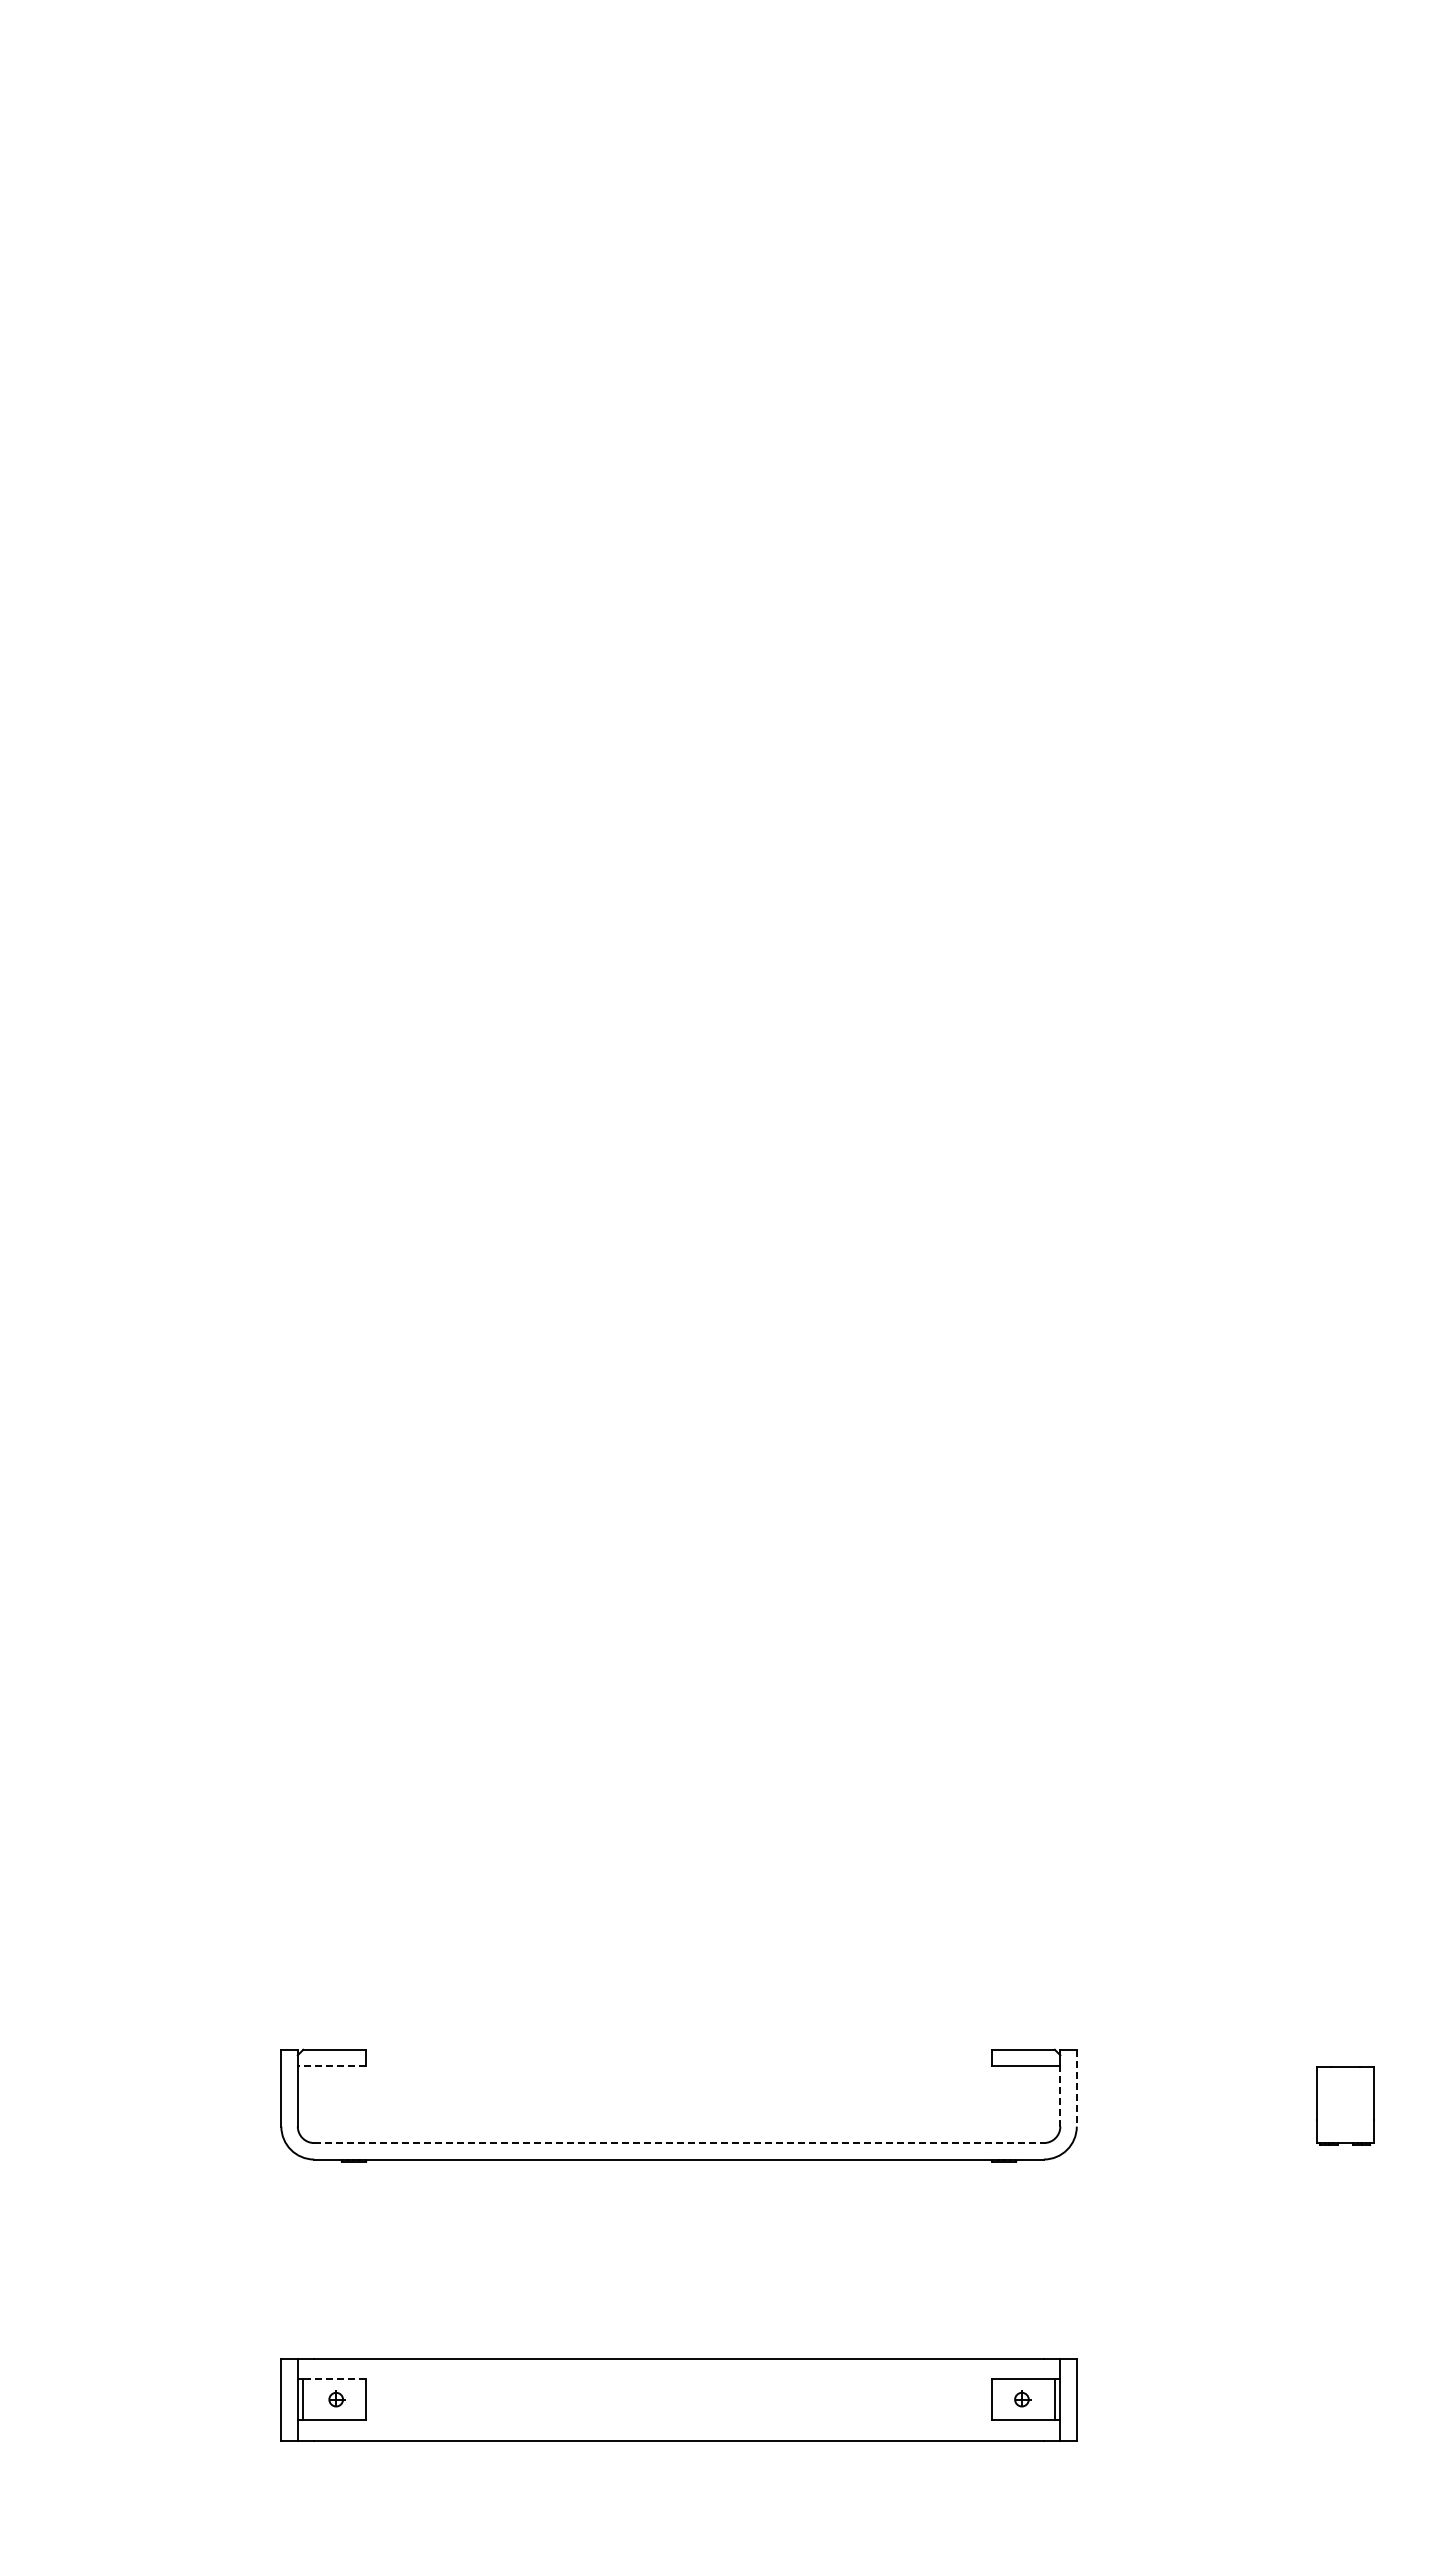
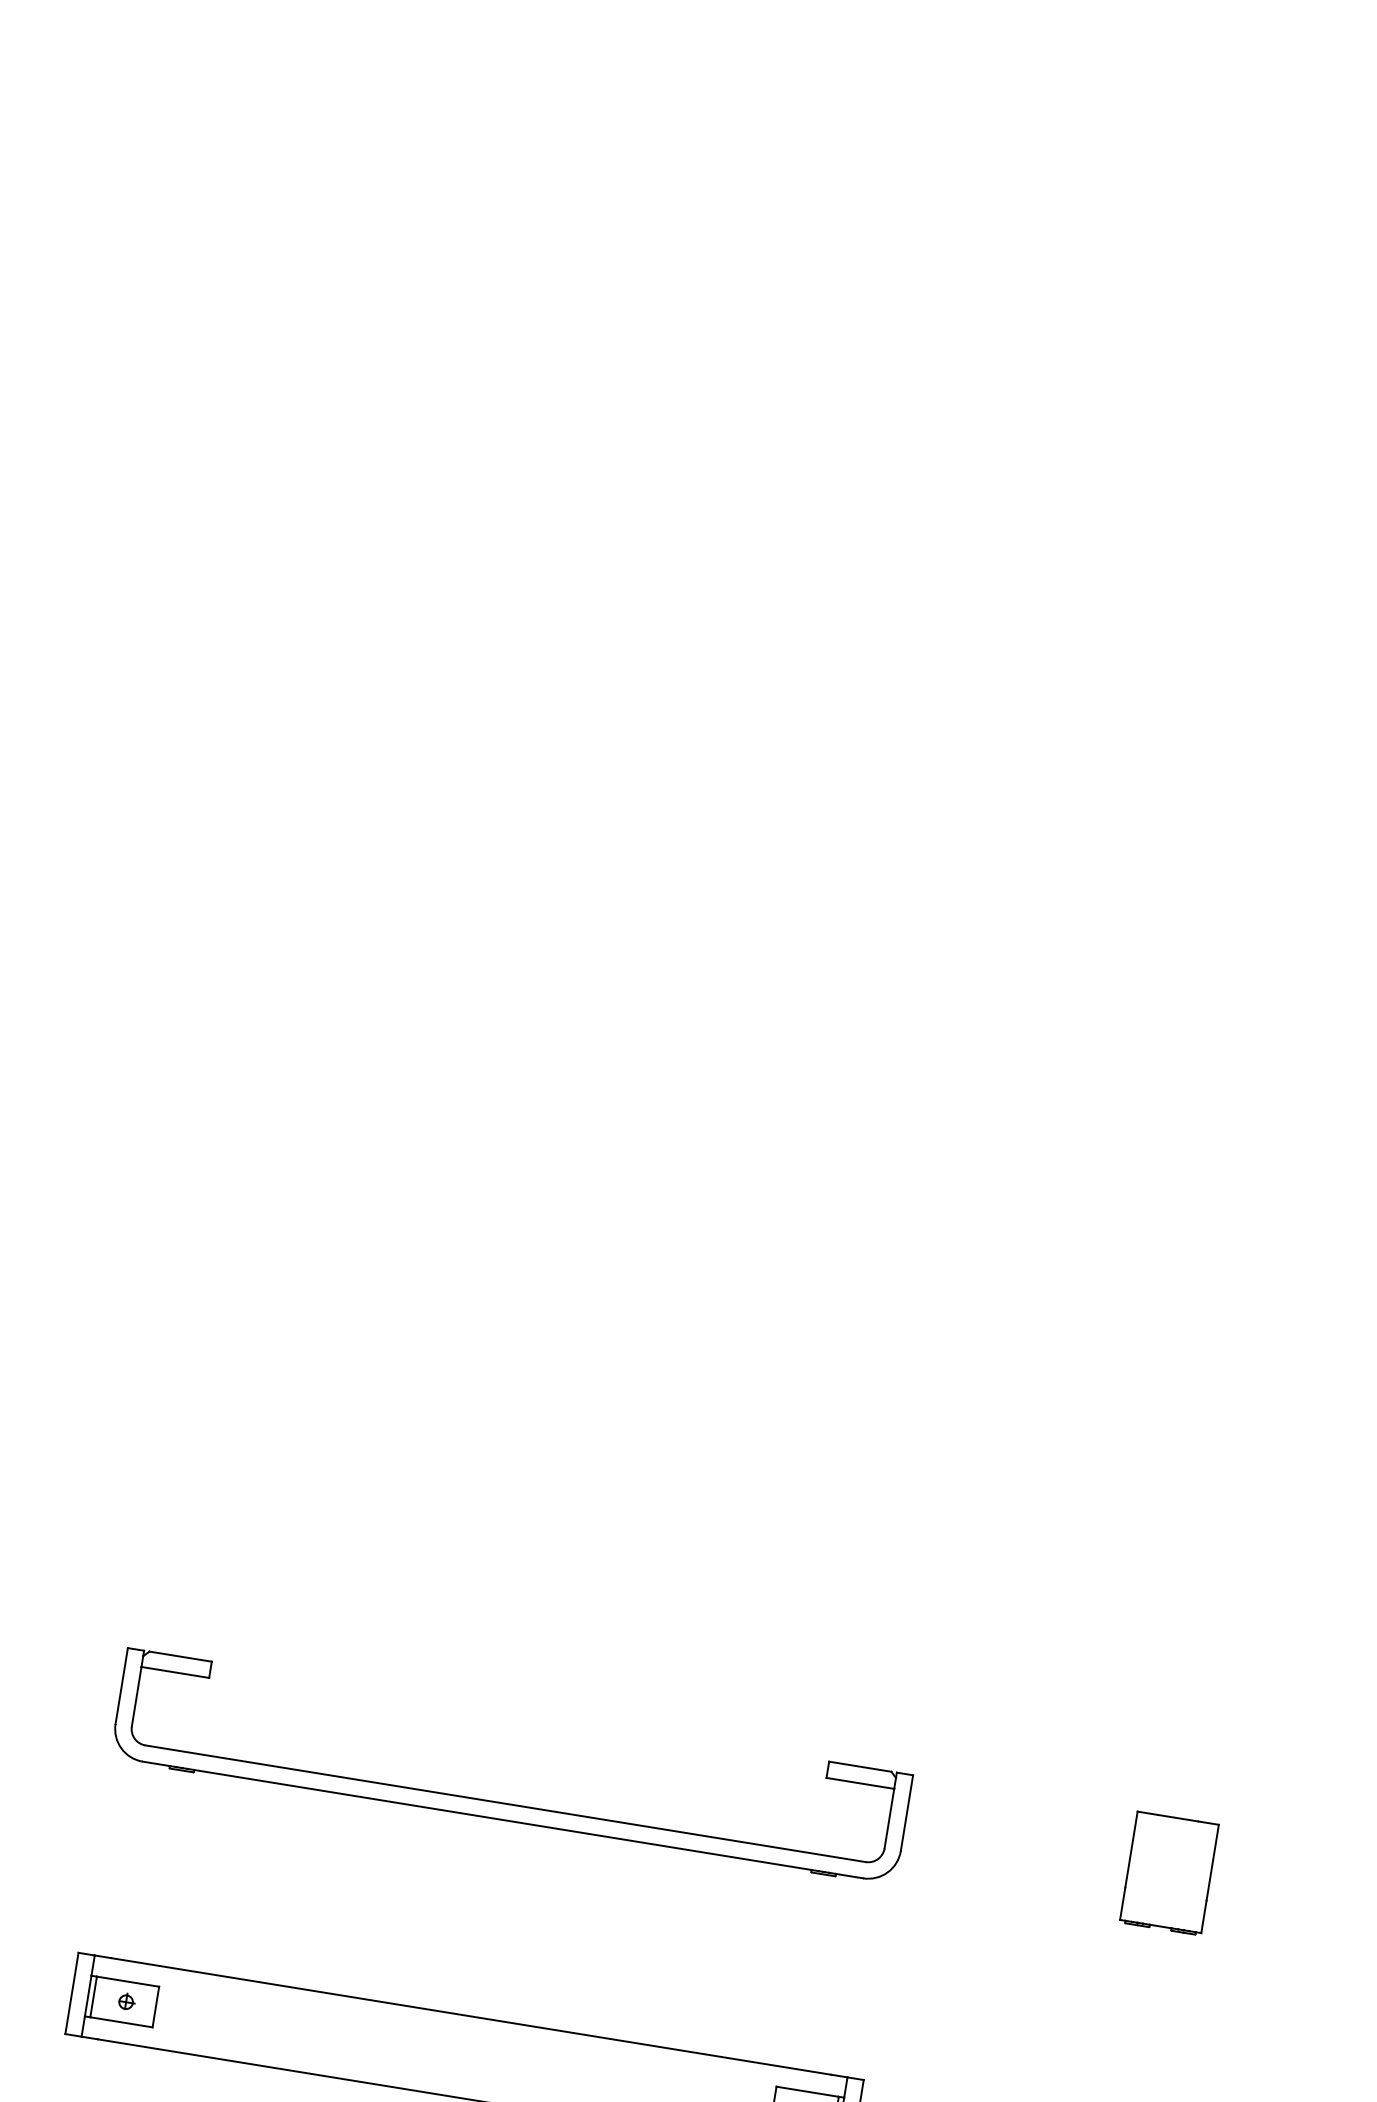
line: (331, 2066) -> (174, 1672), dashed -> solid
line: (1076, 2088) -> (906, 1813), dashed -> solid
line: (1060, 2095) -> (889, 1817), dashed -> solid
part: (1345, 2105) -> (1169, 1873), size x1.43
line: (679, 2143) -> (505, 1804), dashed -> solid
line: (334, 2379) -> (127, 1982), dashed -> solid

